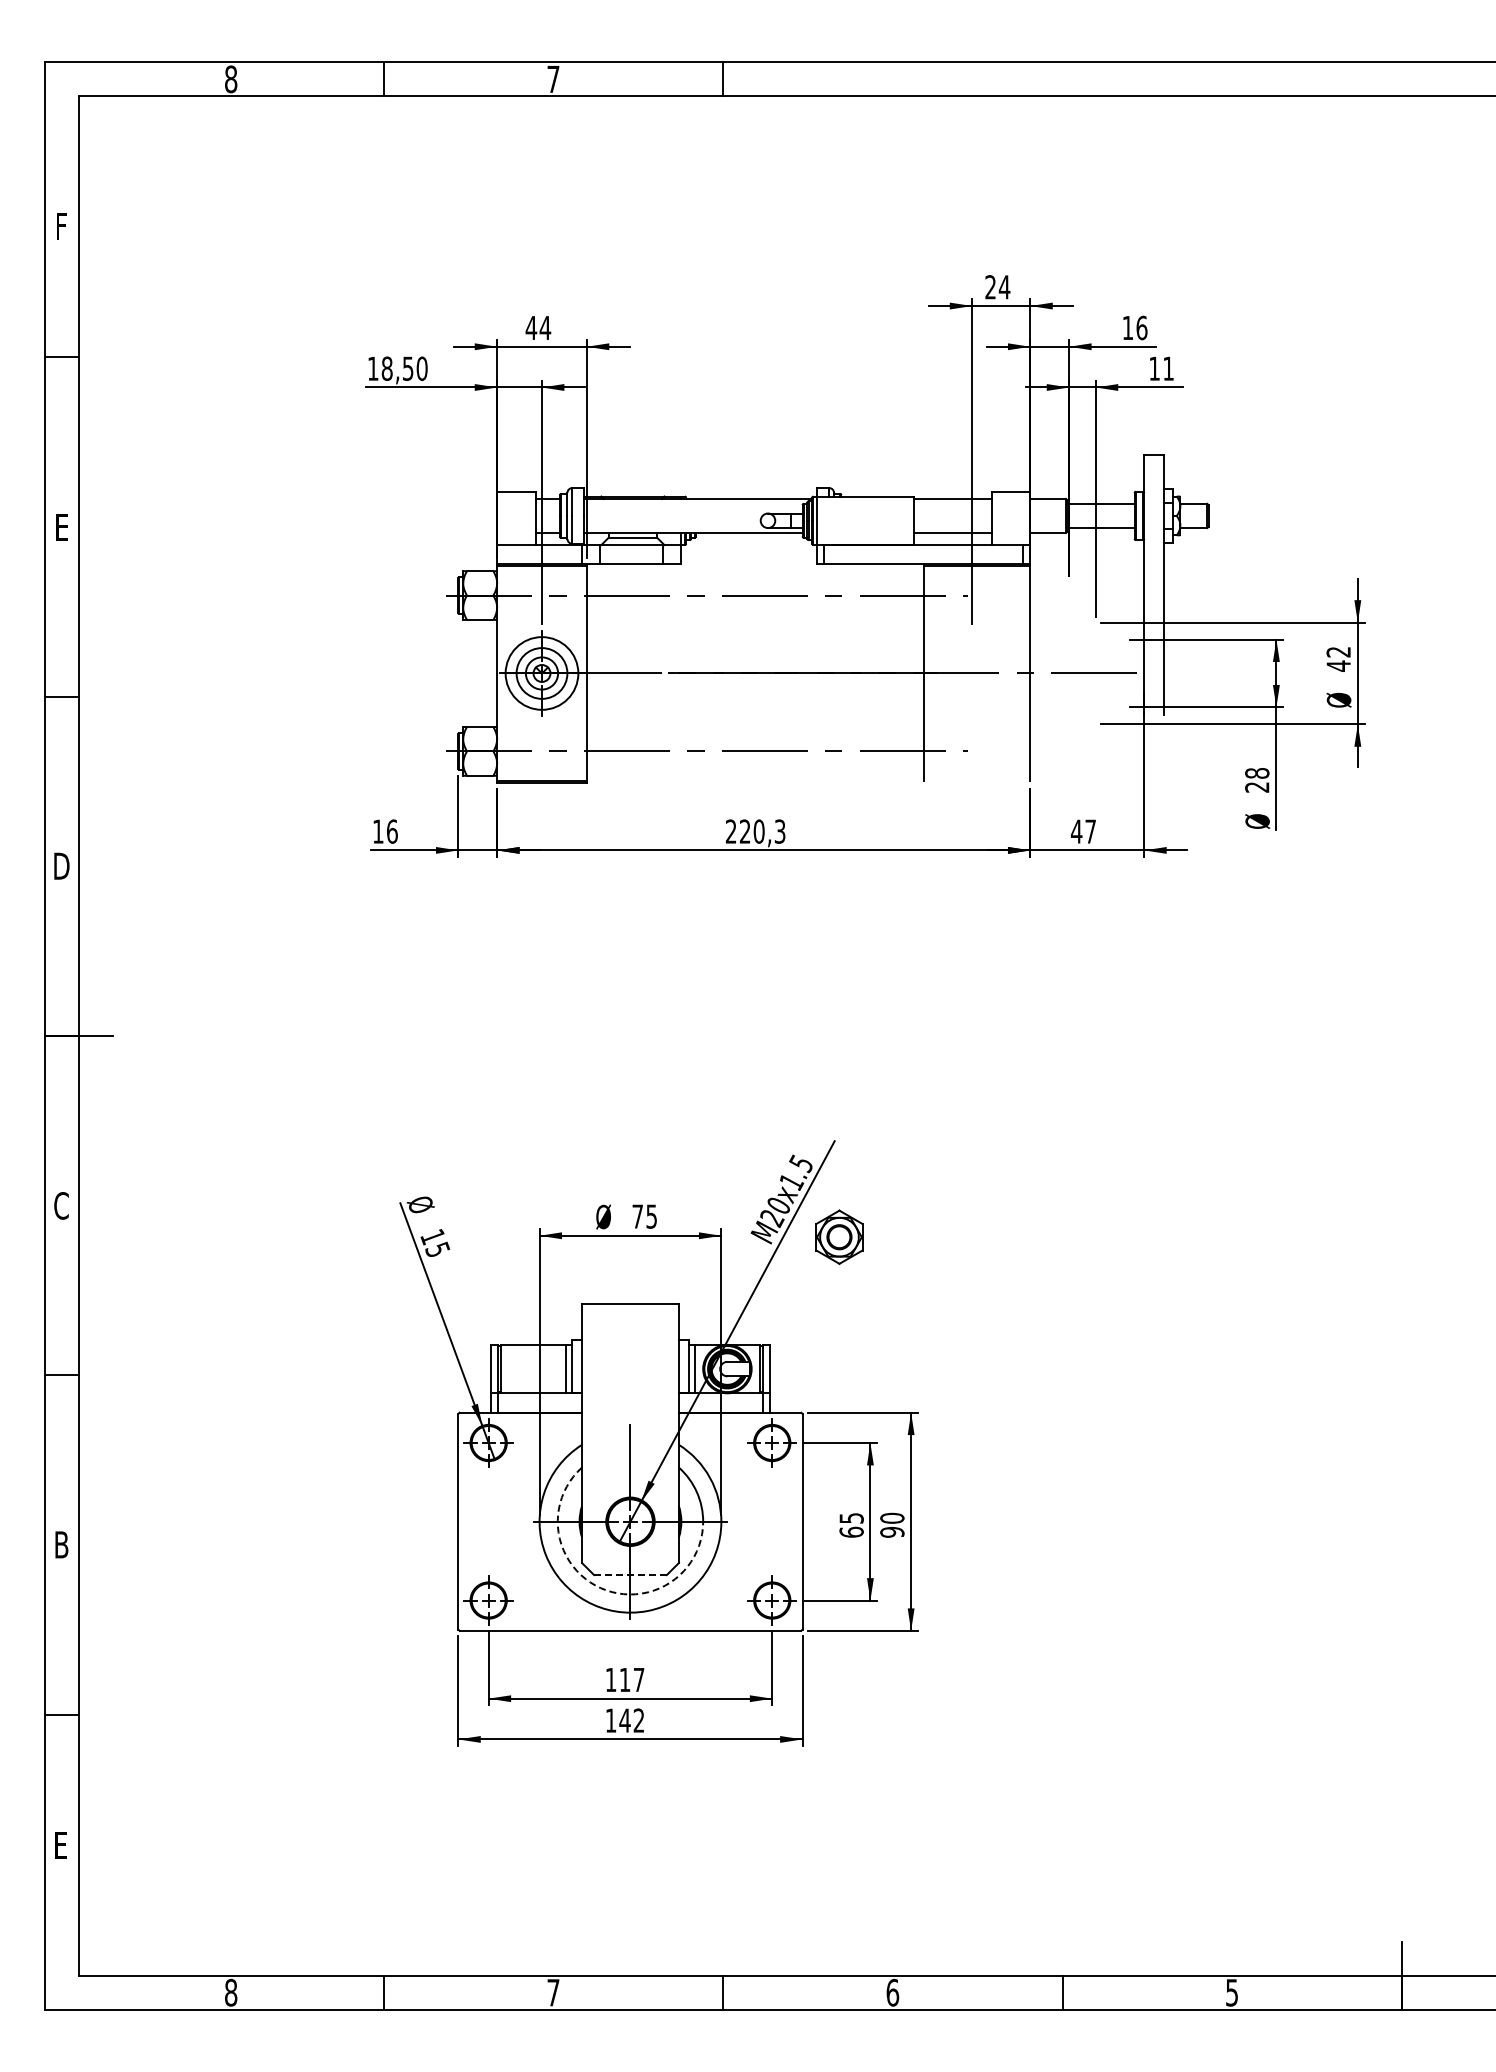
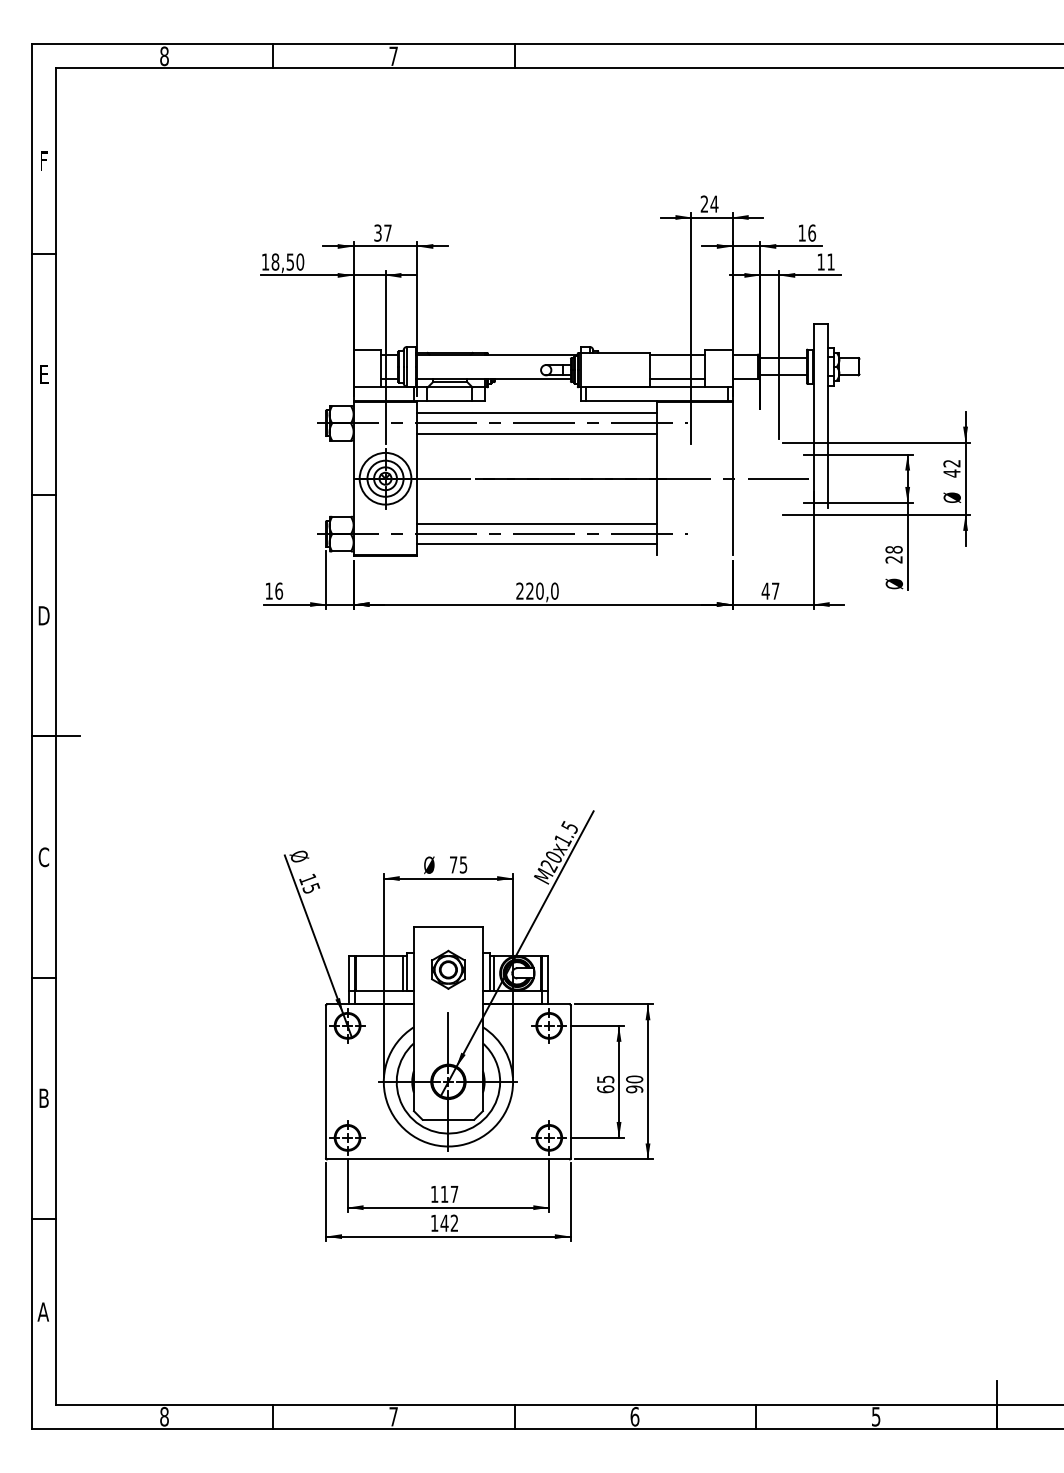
text: (538, 327) -> (383, 232), 44 -> 37
line: (754, 581) -> (536, 413), added
line: (754, 610) -> (536, 433), added
line: (754, 736) -> (536, 523), added
line: (754, 765) -> (536, 544), added
text: (779, 831) -> (554, 591), 220,3 -> 220,0
part: (839, 1236) -> (448, 969), moved
line: (629, 1575) -> (447, 1120), dashed -> solid
arc: (600, 1588) -> (427, 1129), dashed -> solid
text: (60, 1845) -> (43, 1312), E -> A

